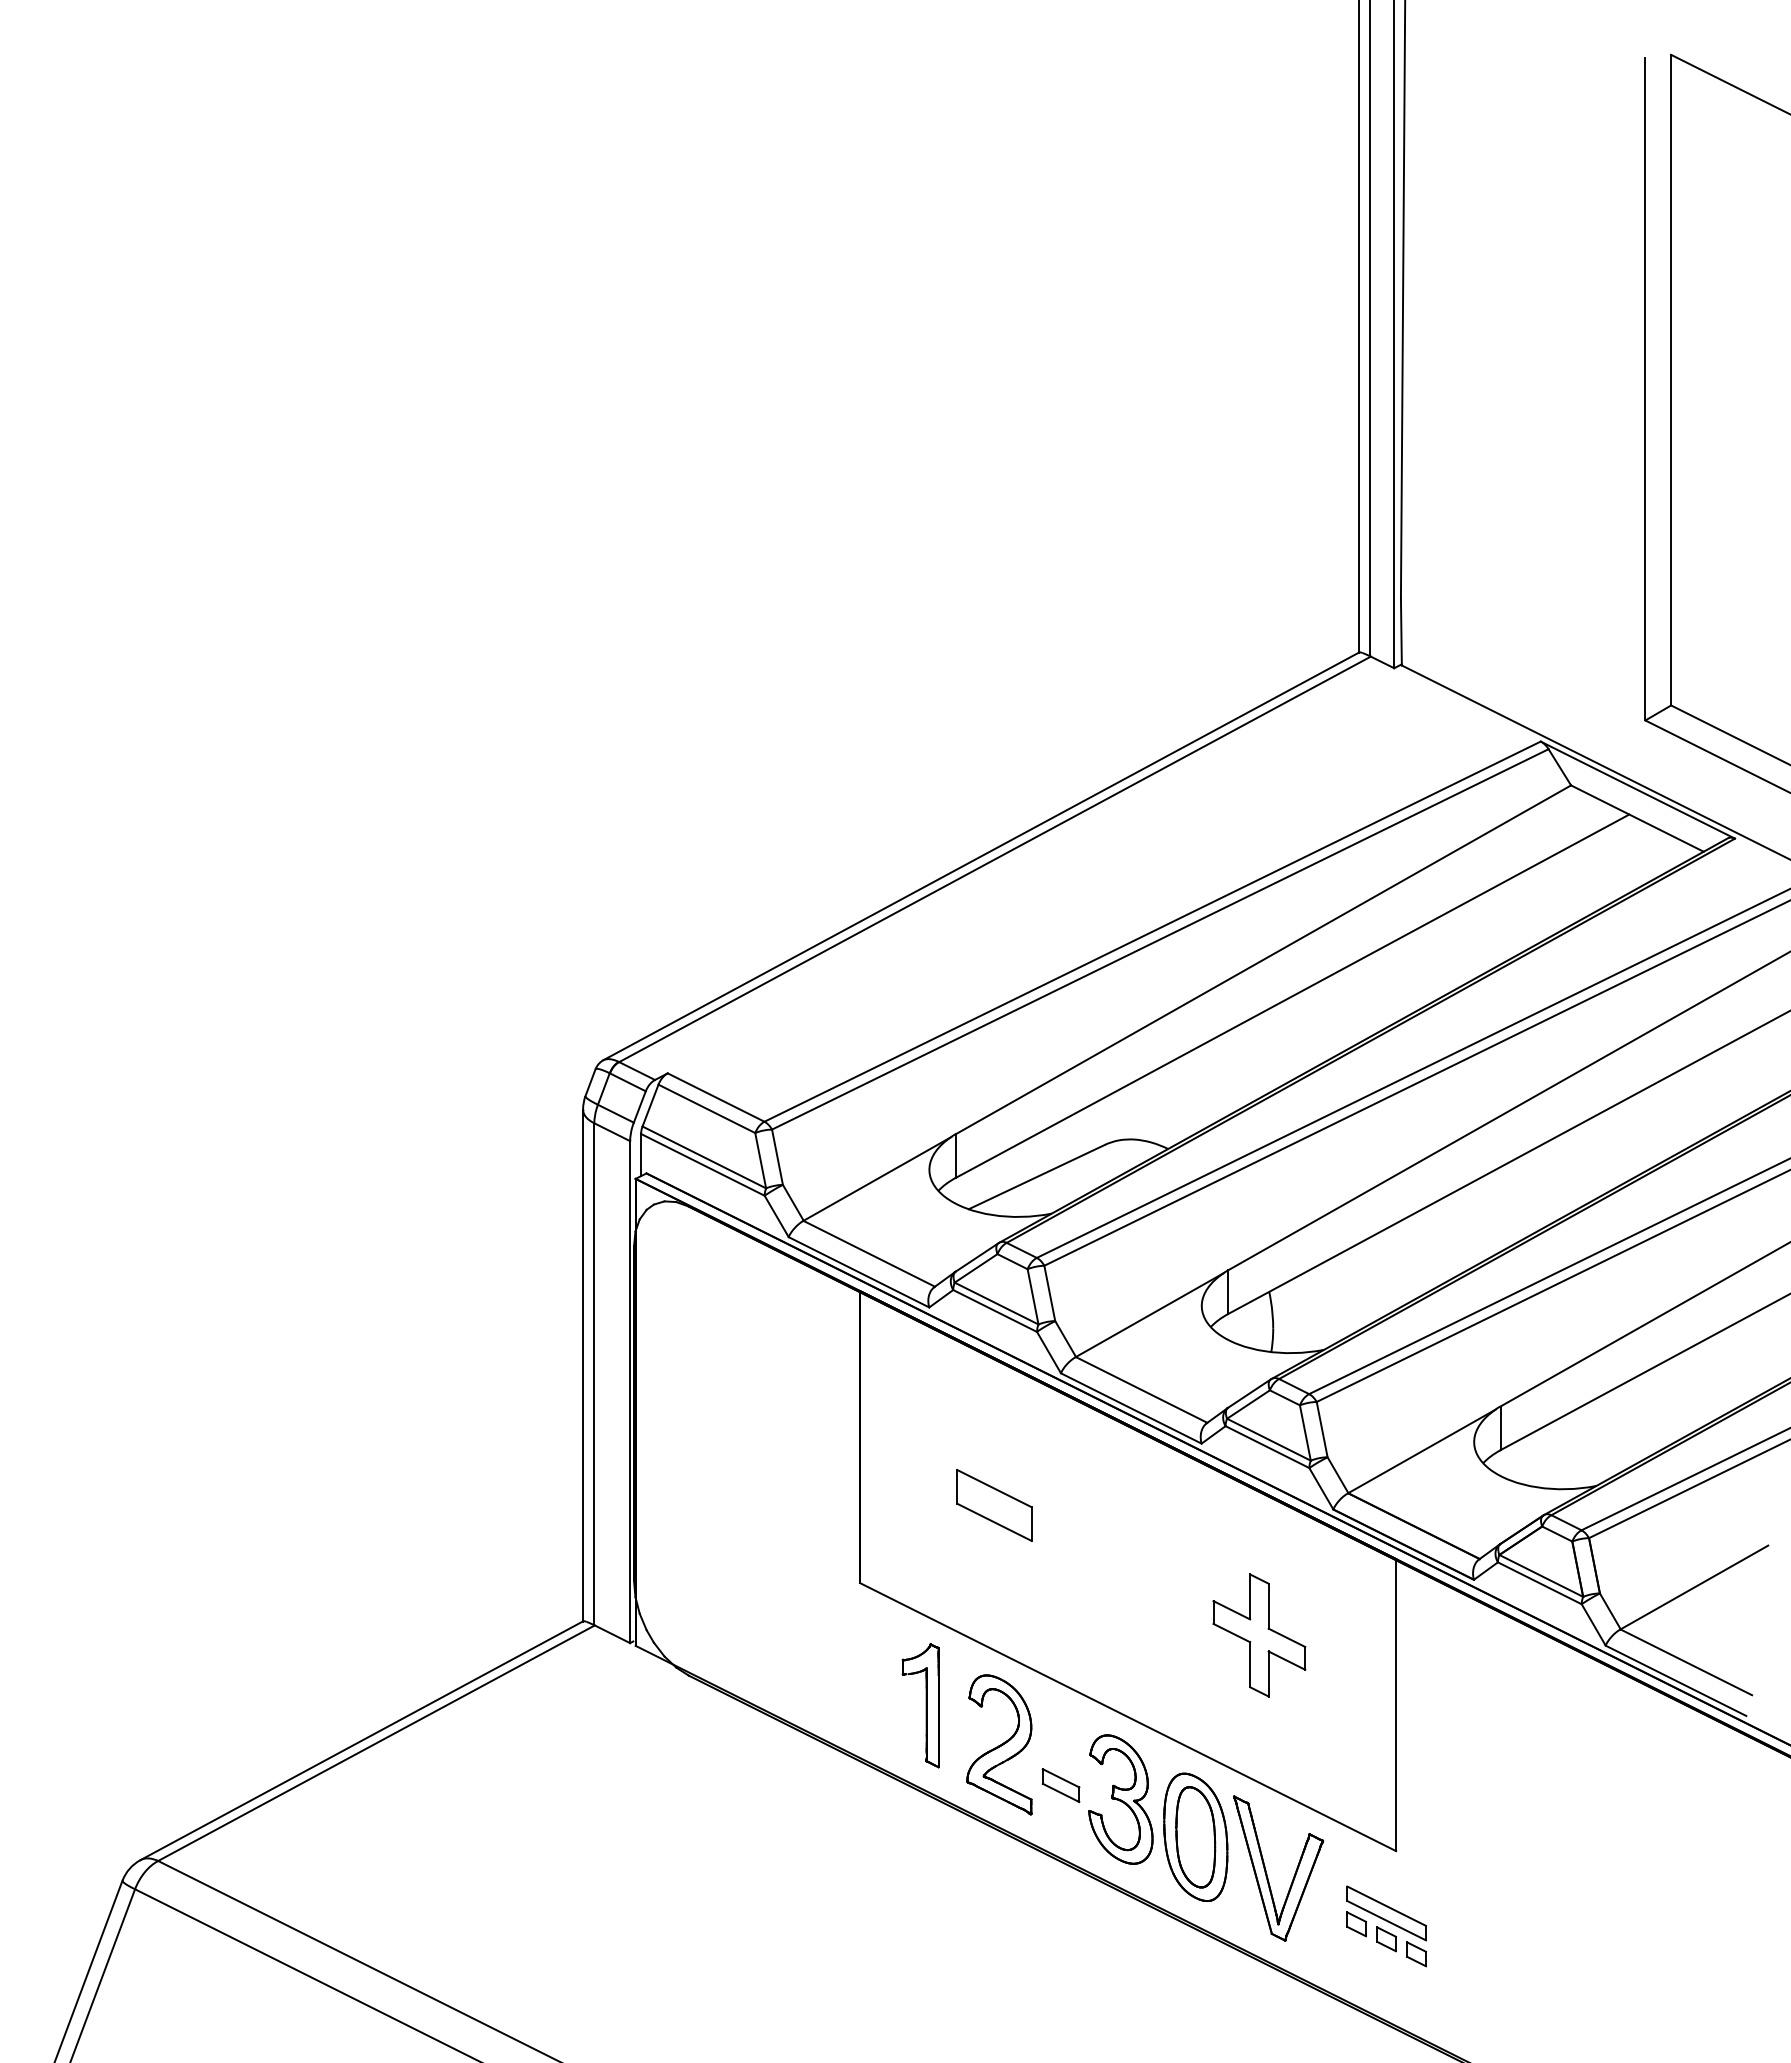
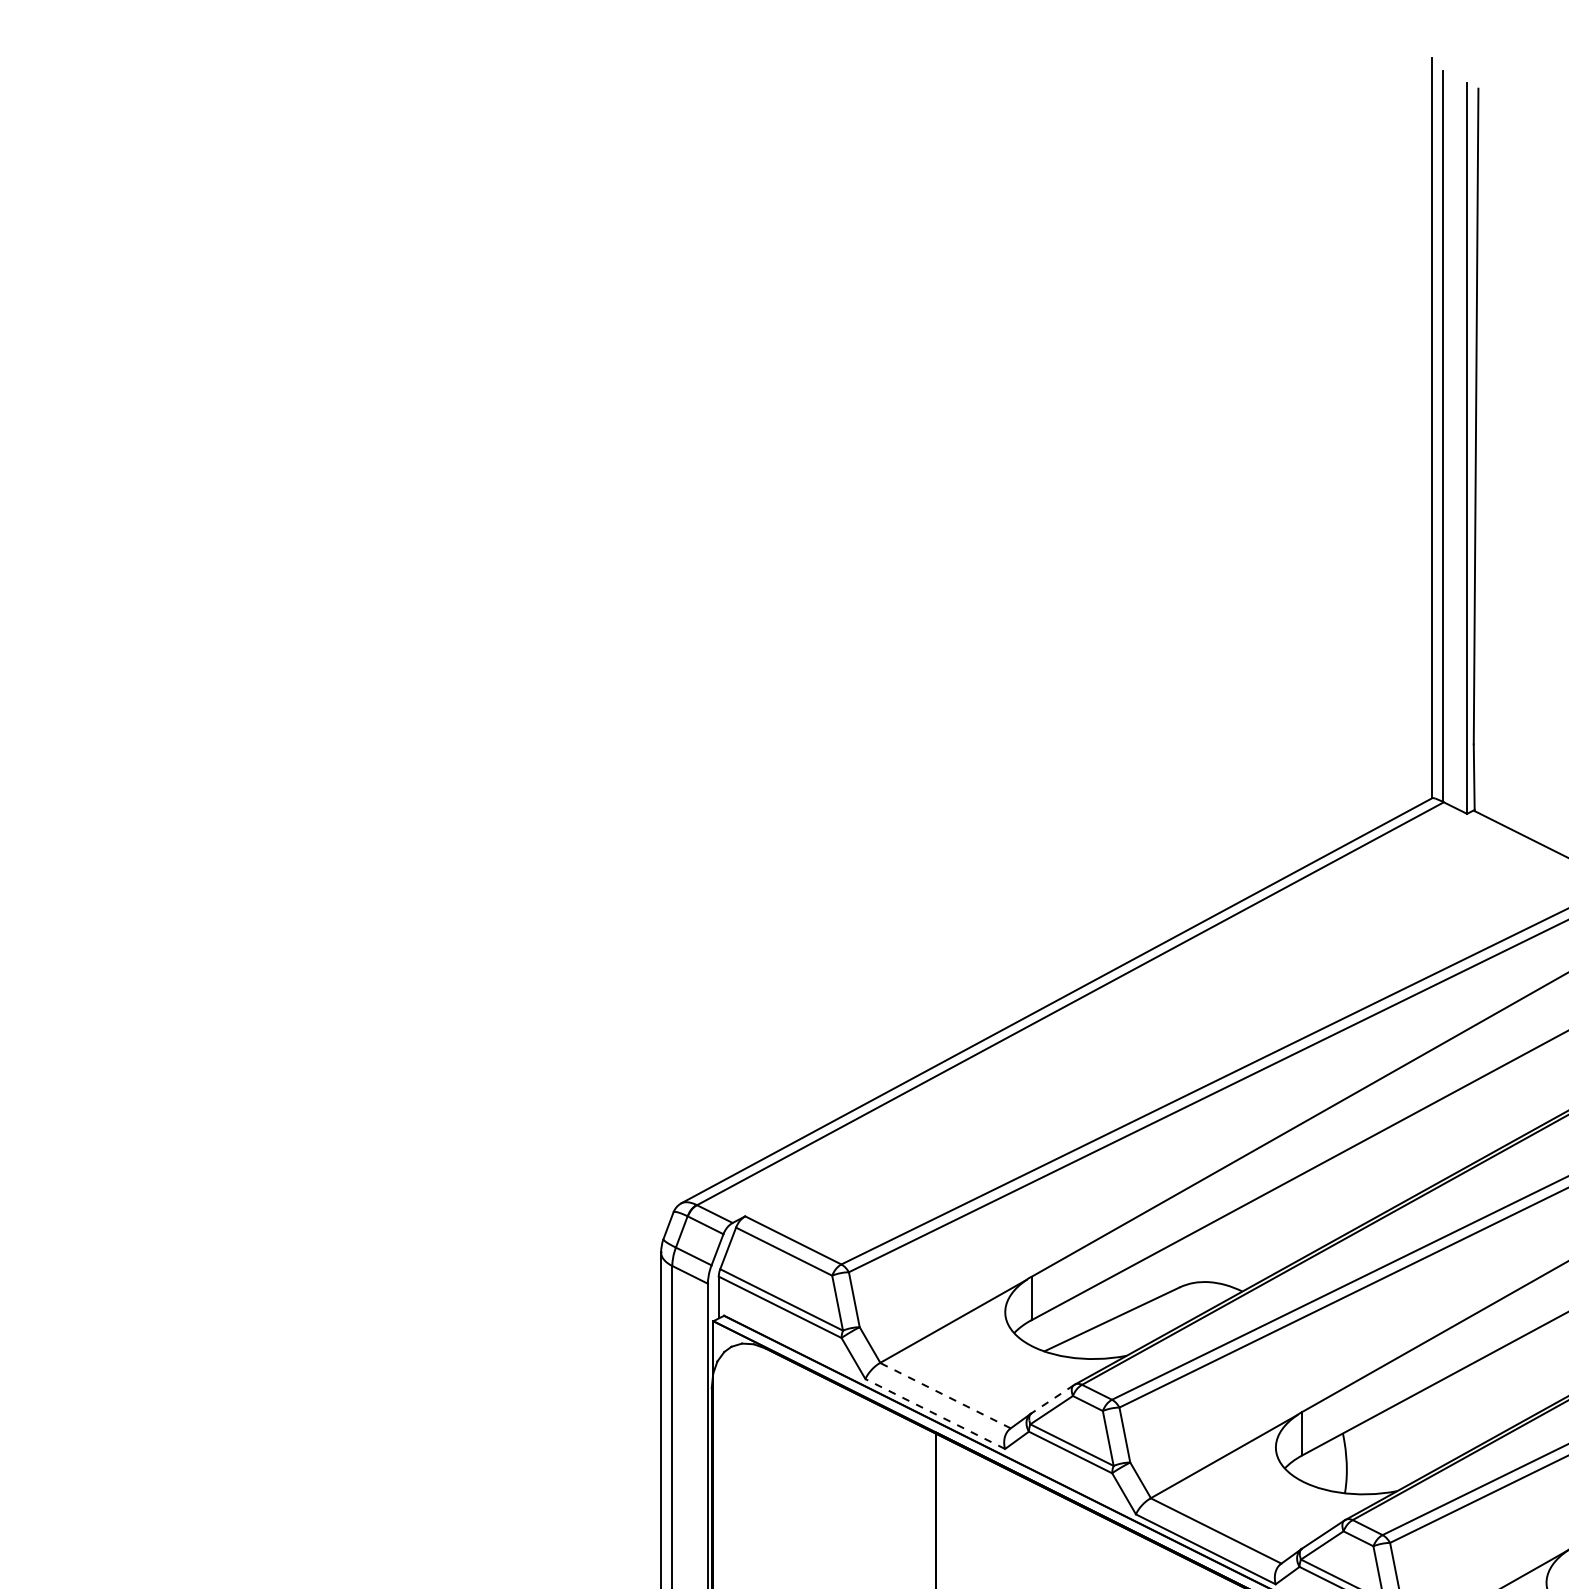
line: (869, 1253) -> (945, 1395), solid -> dashed
line: (977, 1257) -> (1053, 1399), solid -> dashed
line: (858, 1272) -> (934, 1414), solid -> dashed

